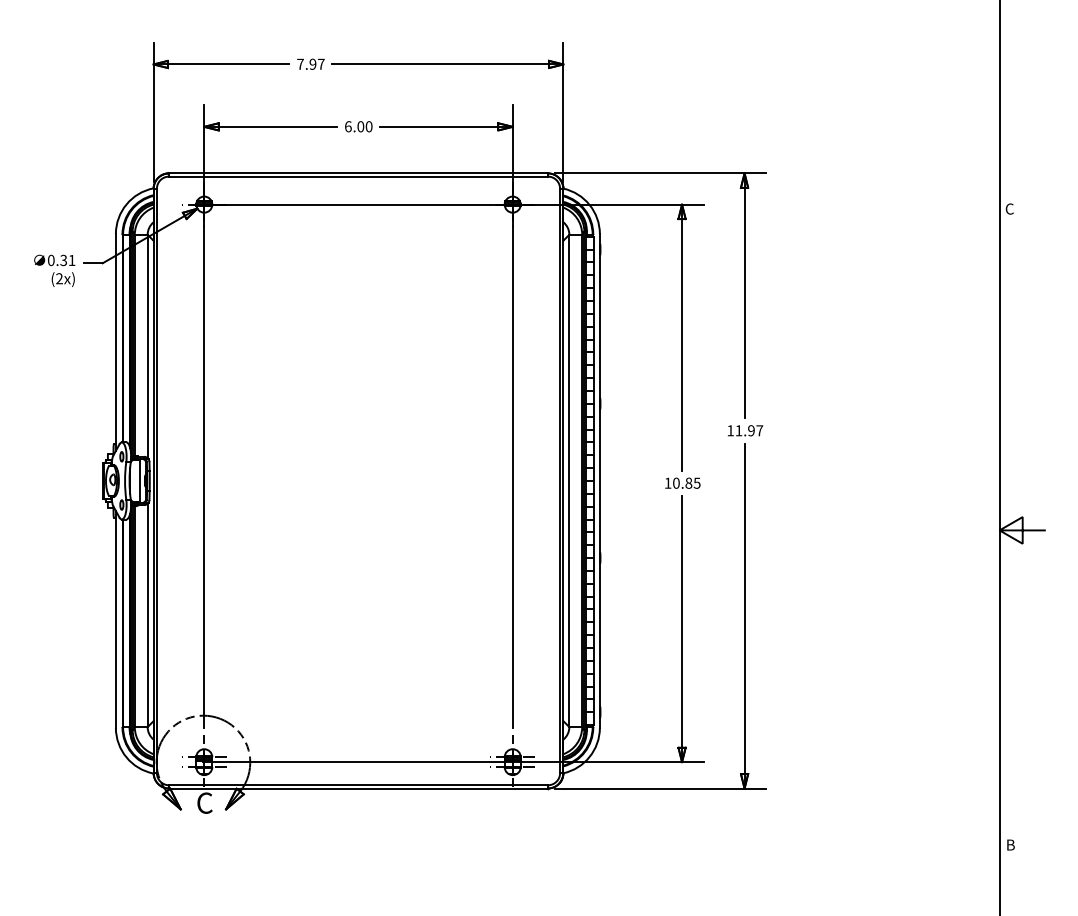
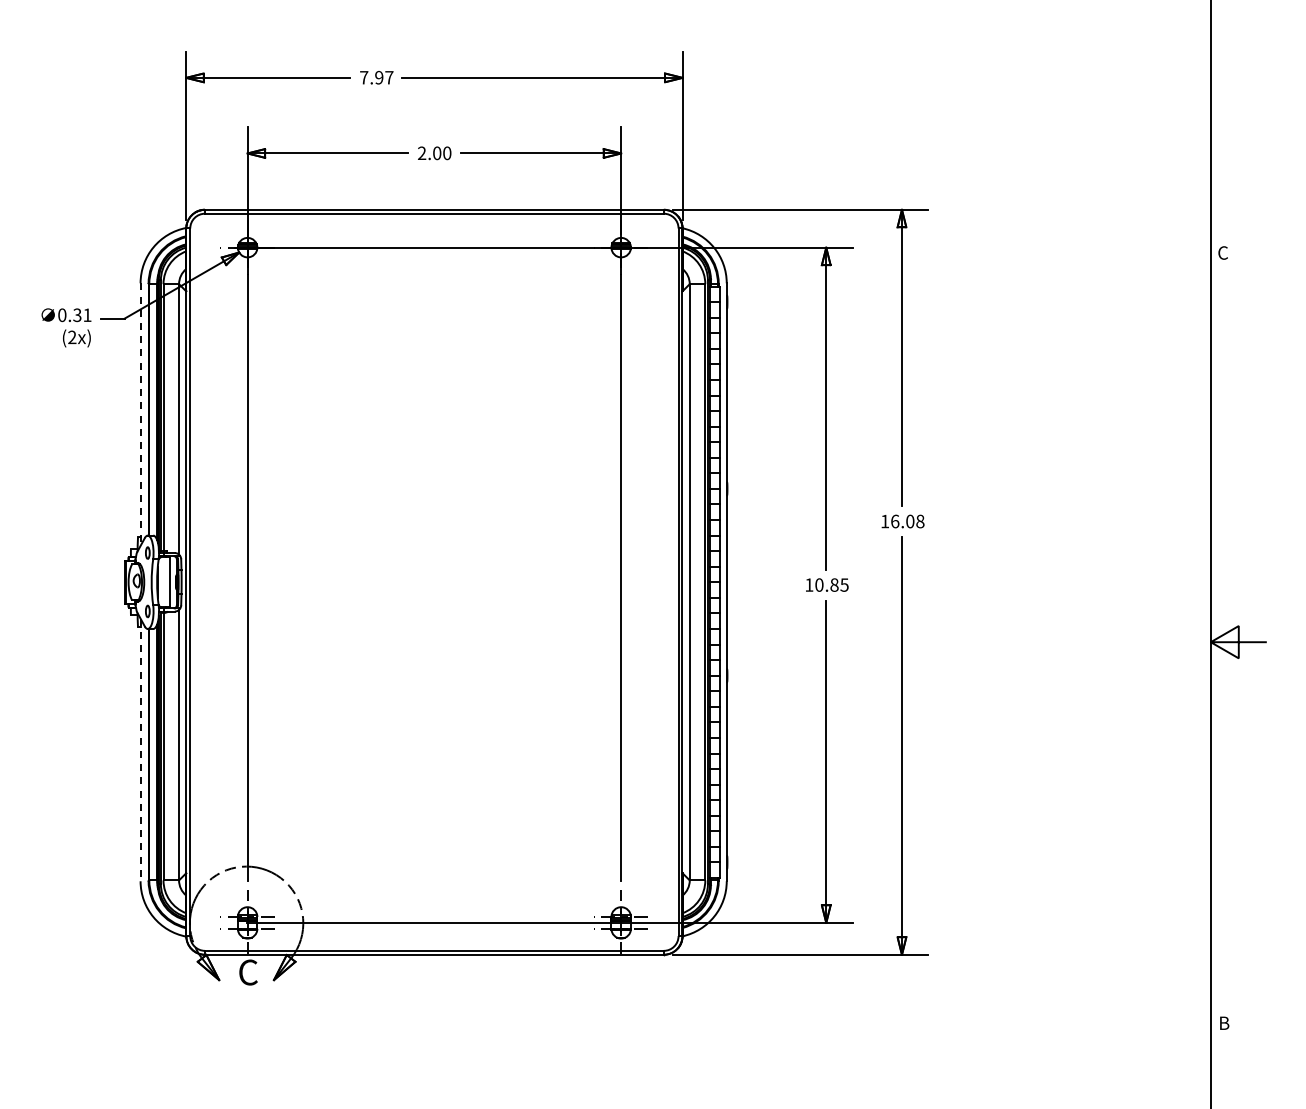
text: (348, 126) -> (422, 153), 6.00 -> 2.00
line: (115, 343) -> (140, 415), solid -> dashed
text: (749, 430) -> (907, 521), 11.97 -> 16.08
line: (115, 619) -> (140, 750), solid -> dashed

